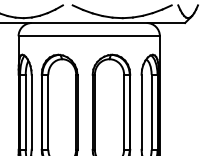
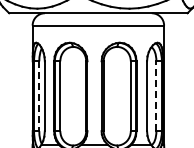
line: (25, 112) -> (39, 96), solid -> dashed
line: (151, 112) -> (156, 96), solid -> dashed

